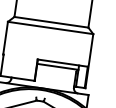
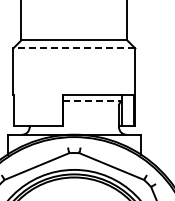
line: (50, 27) -> (73, 48), solid -> dashed
line: (57, 66) -> (92, 101), solid -> dashed

